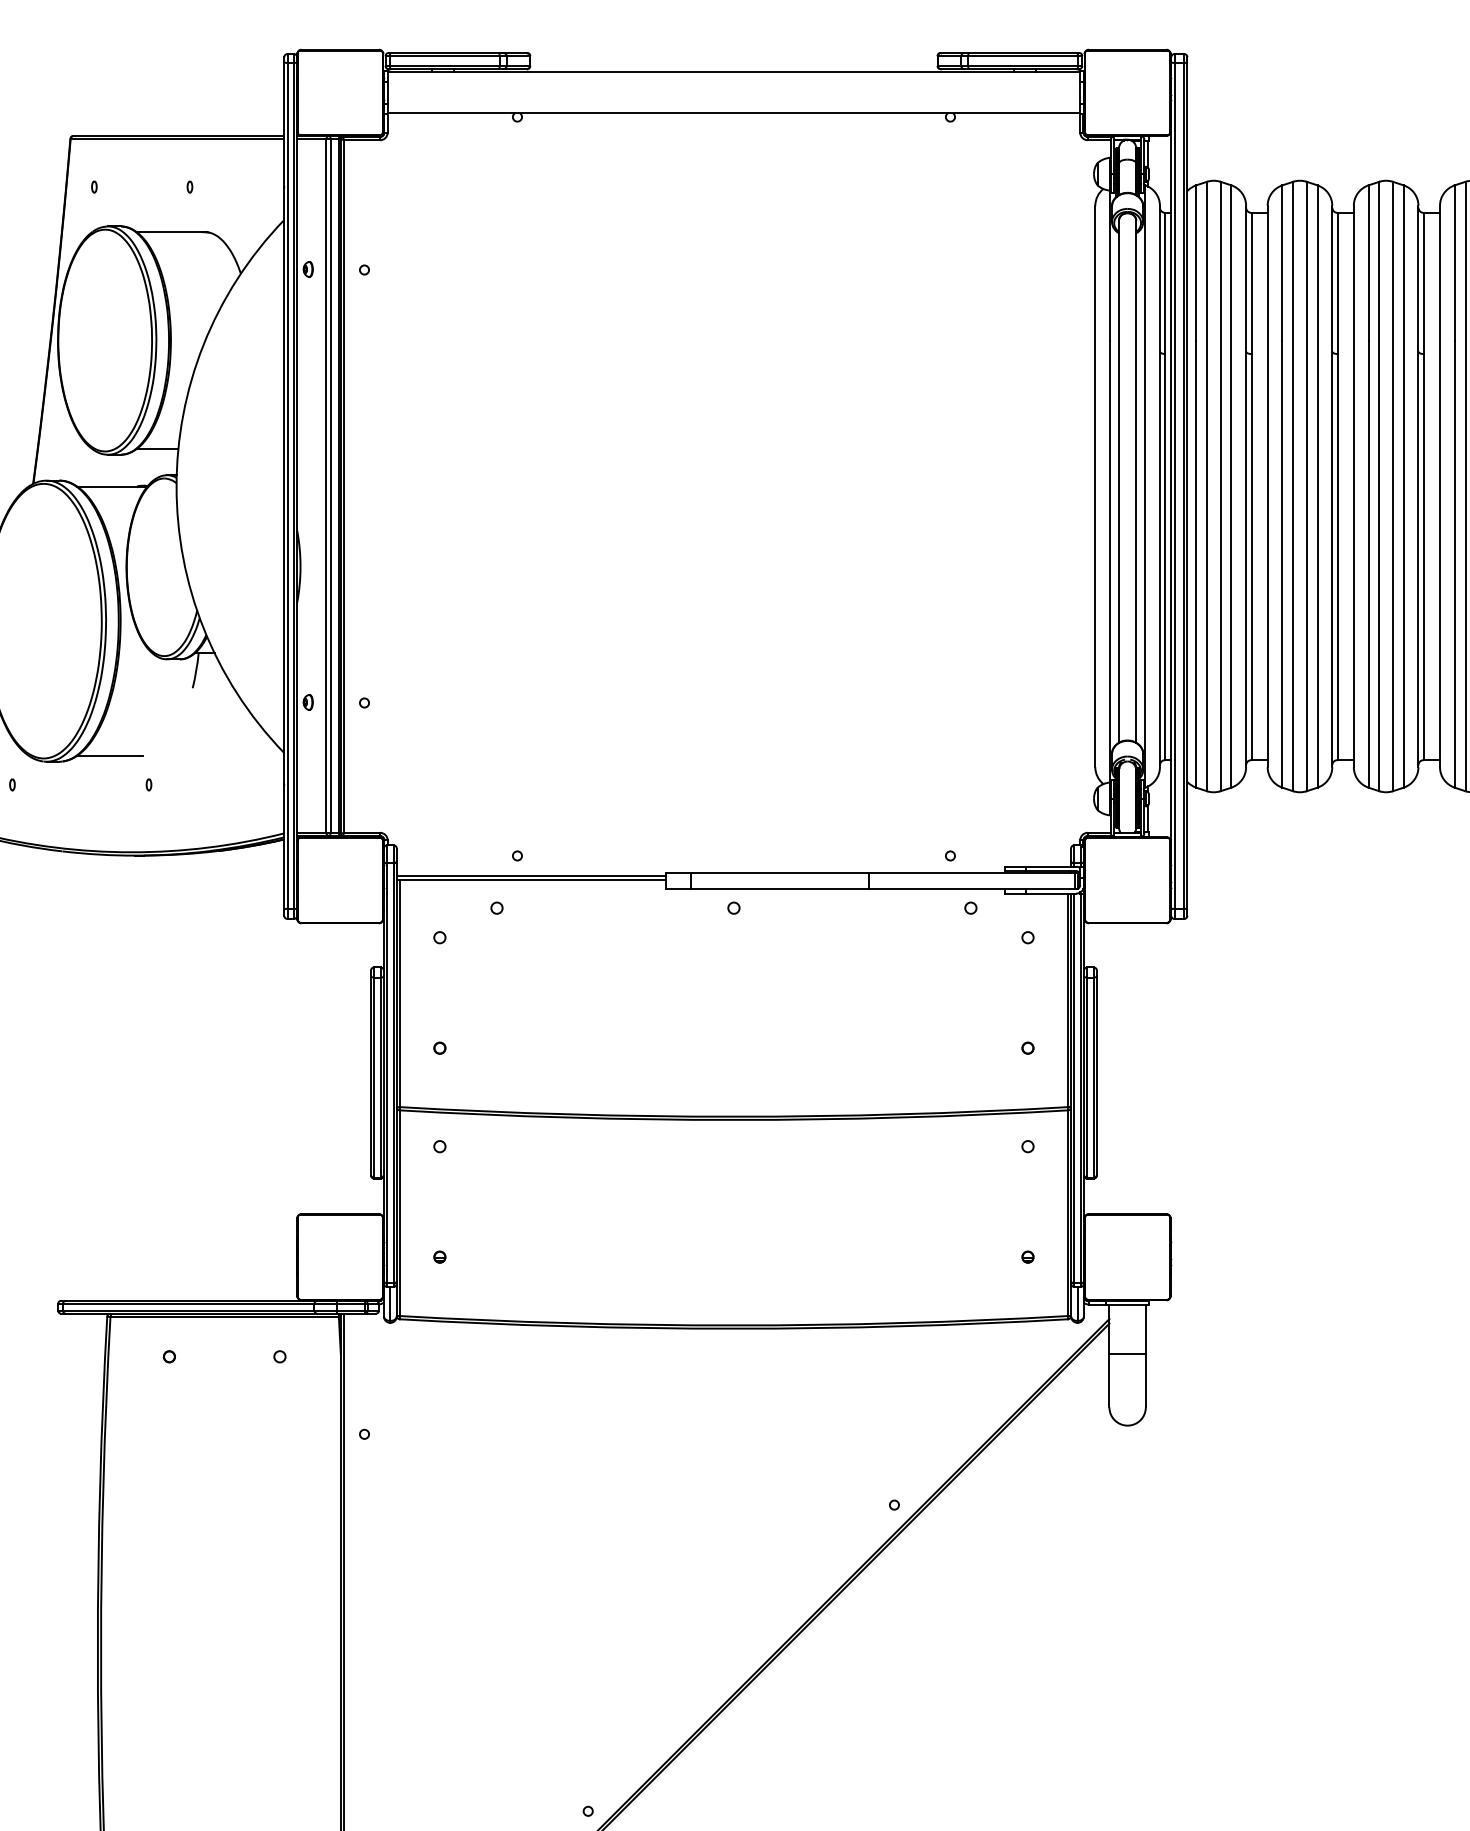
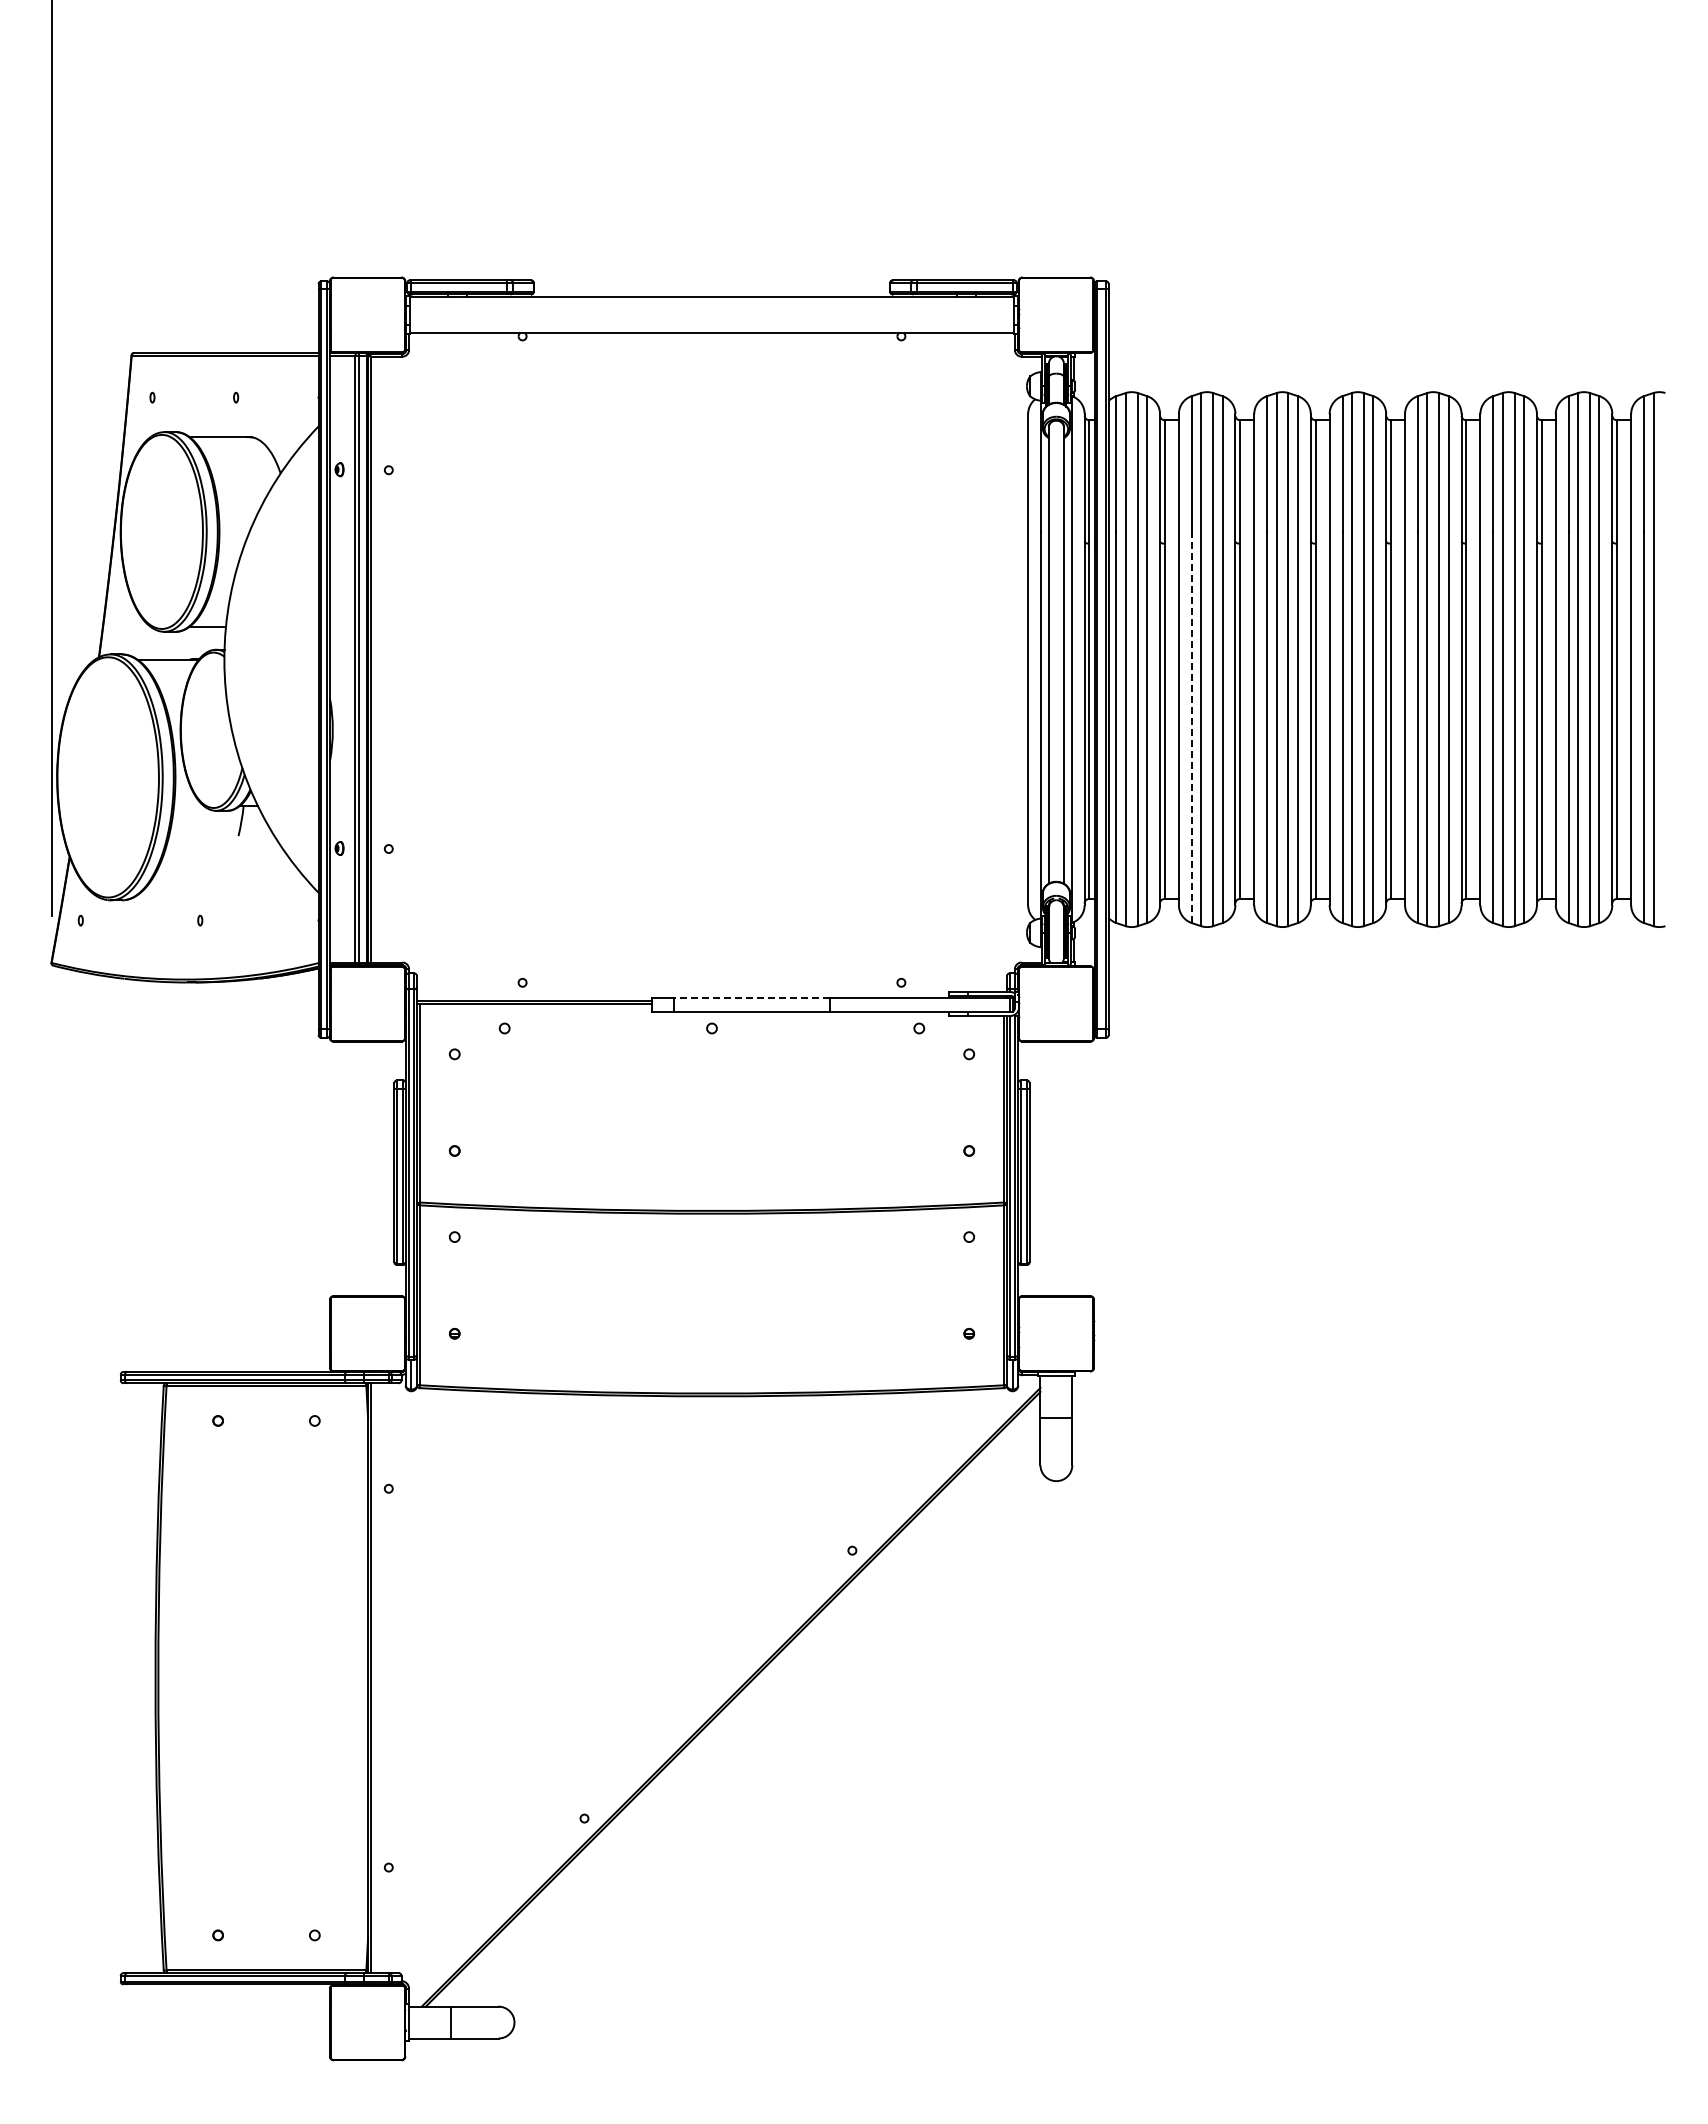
line: (1282, 564) -> (1191, 727), solid -> dashed
line: (110, 756) -> (166, 895), removed
line: (780, 872) -> (752, 997), solid -> dashed

